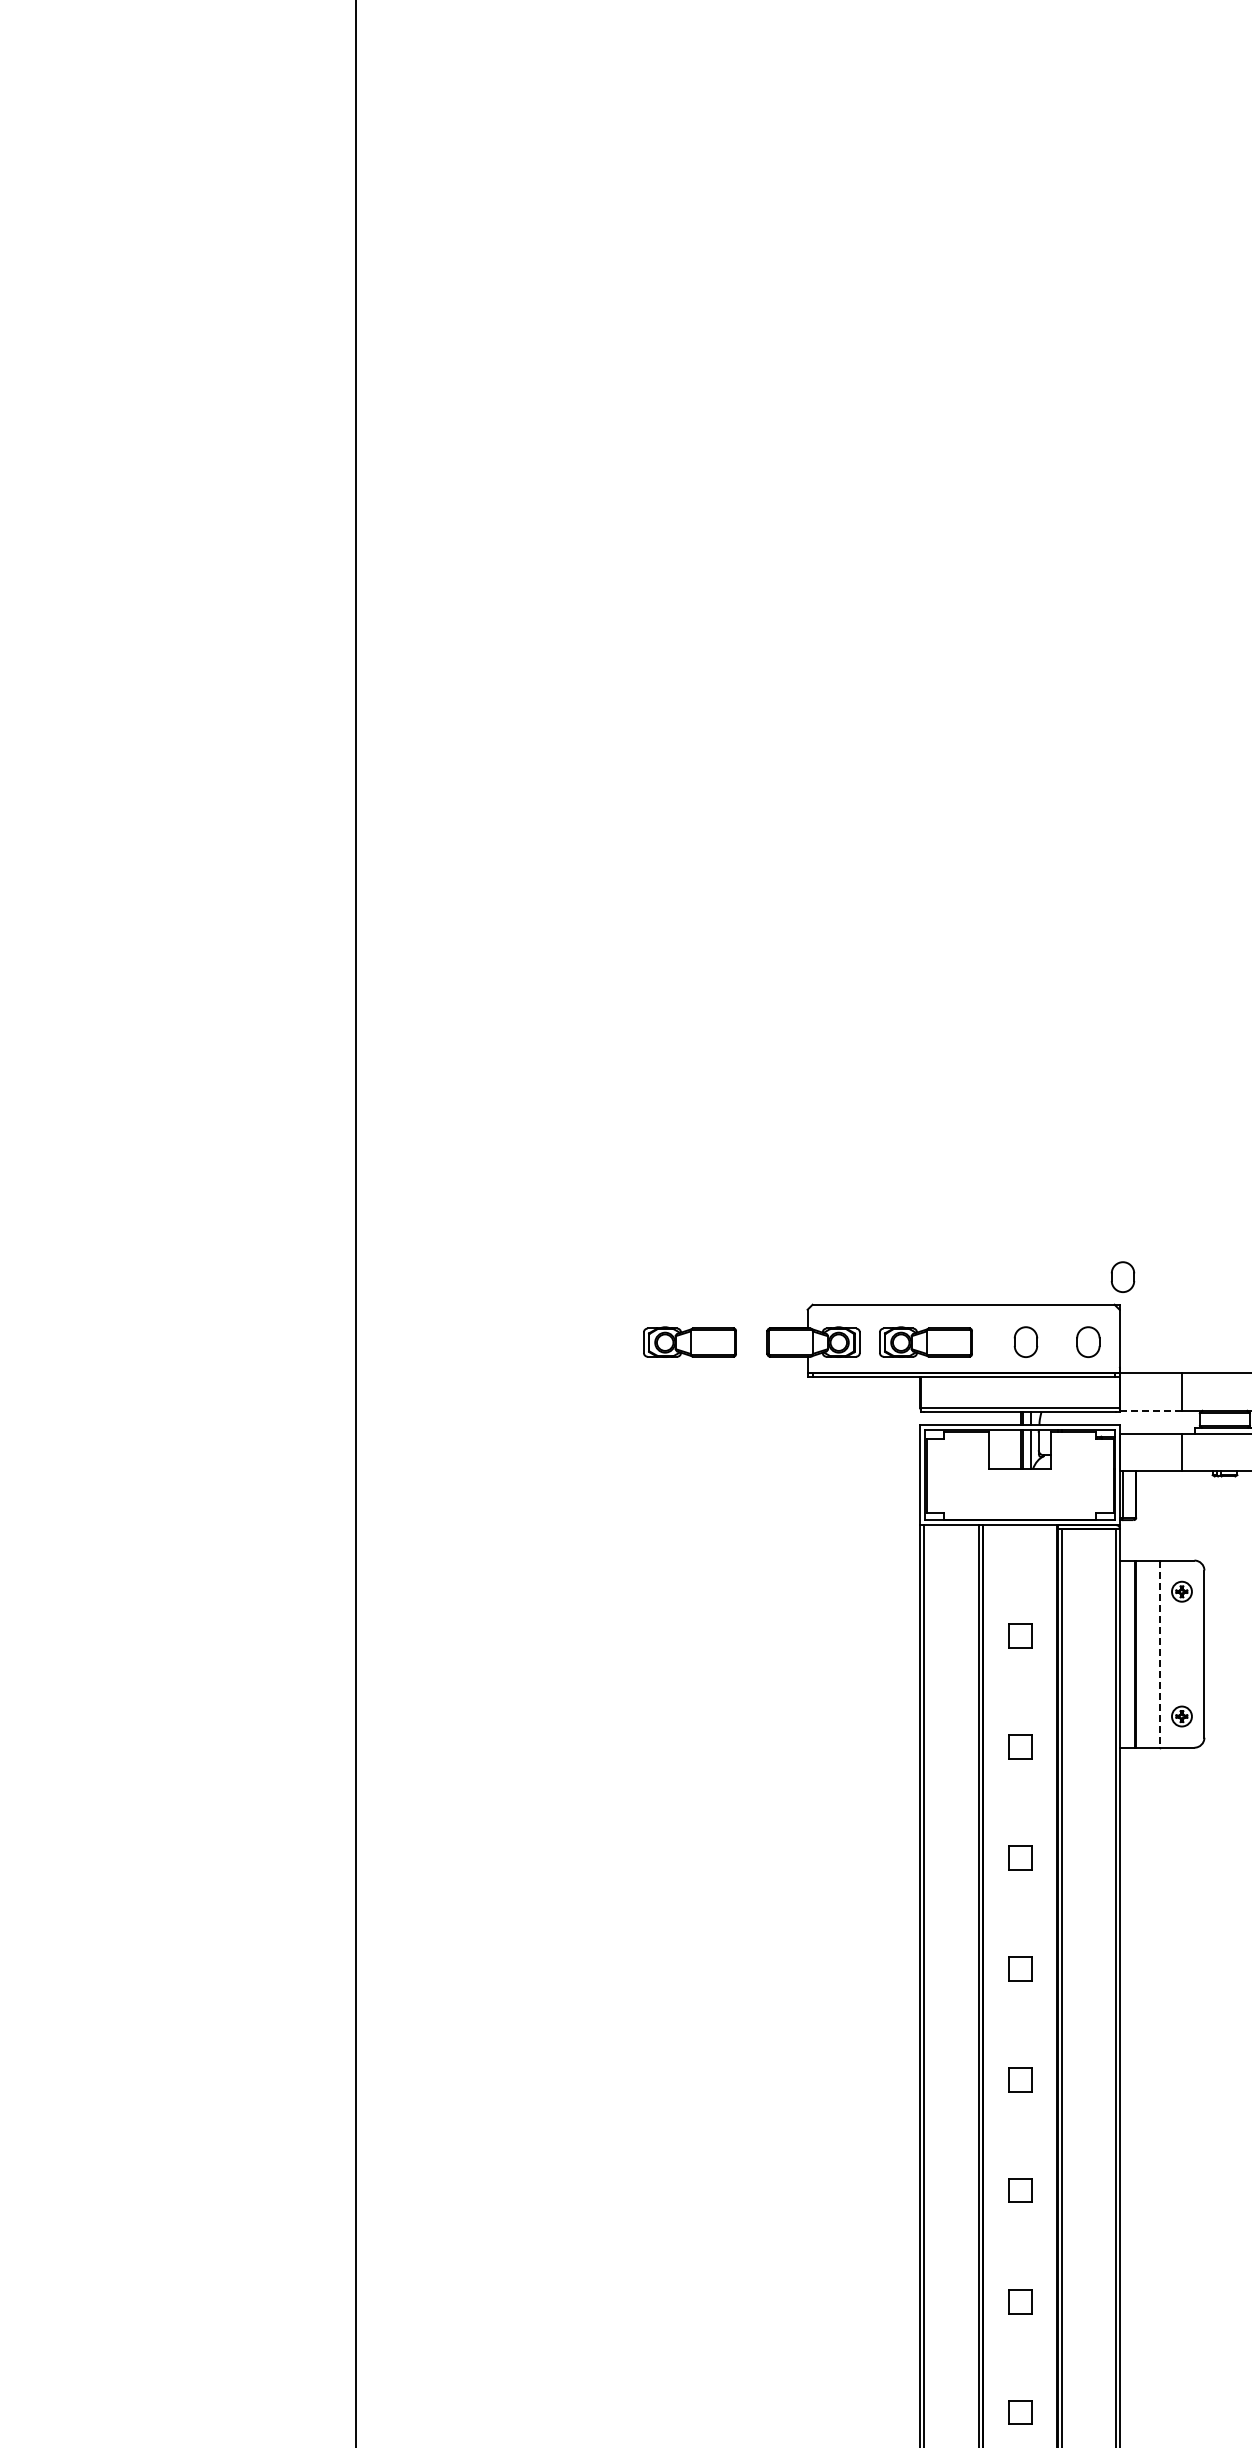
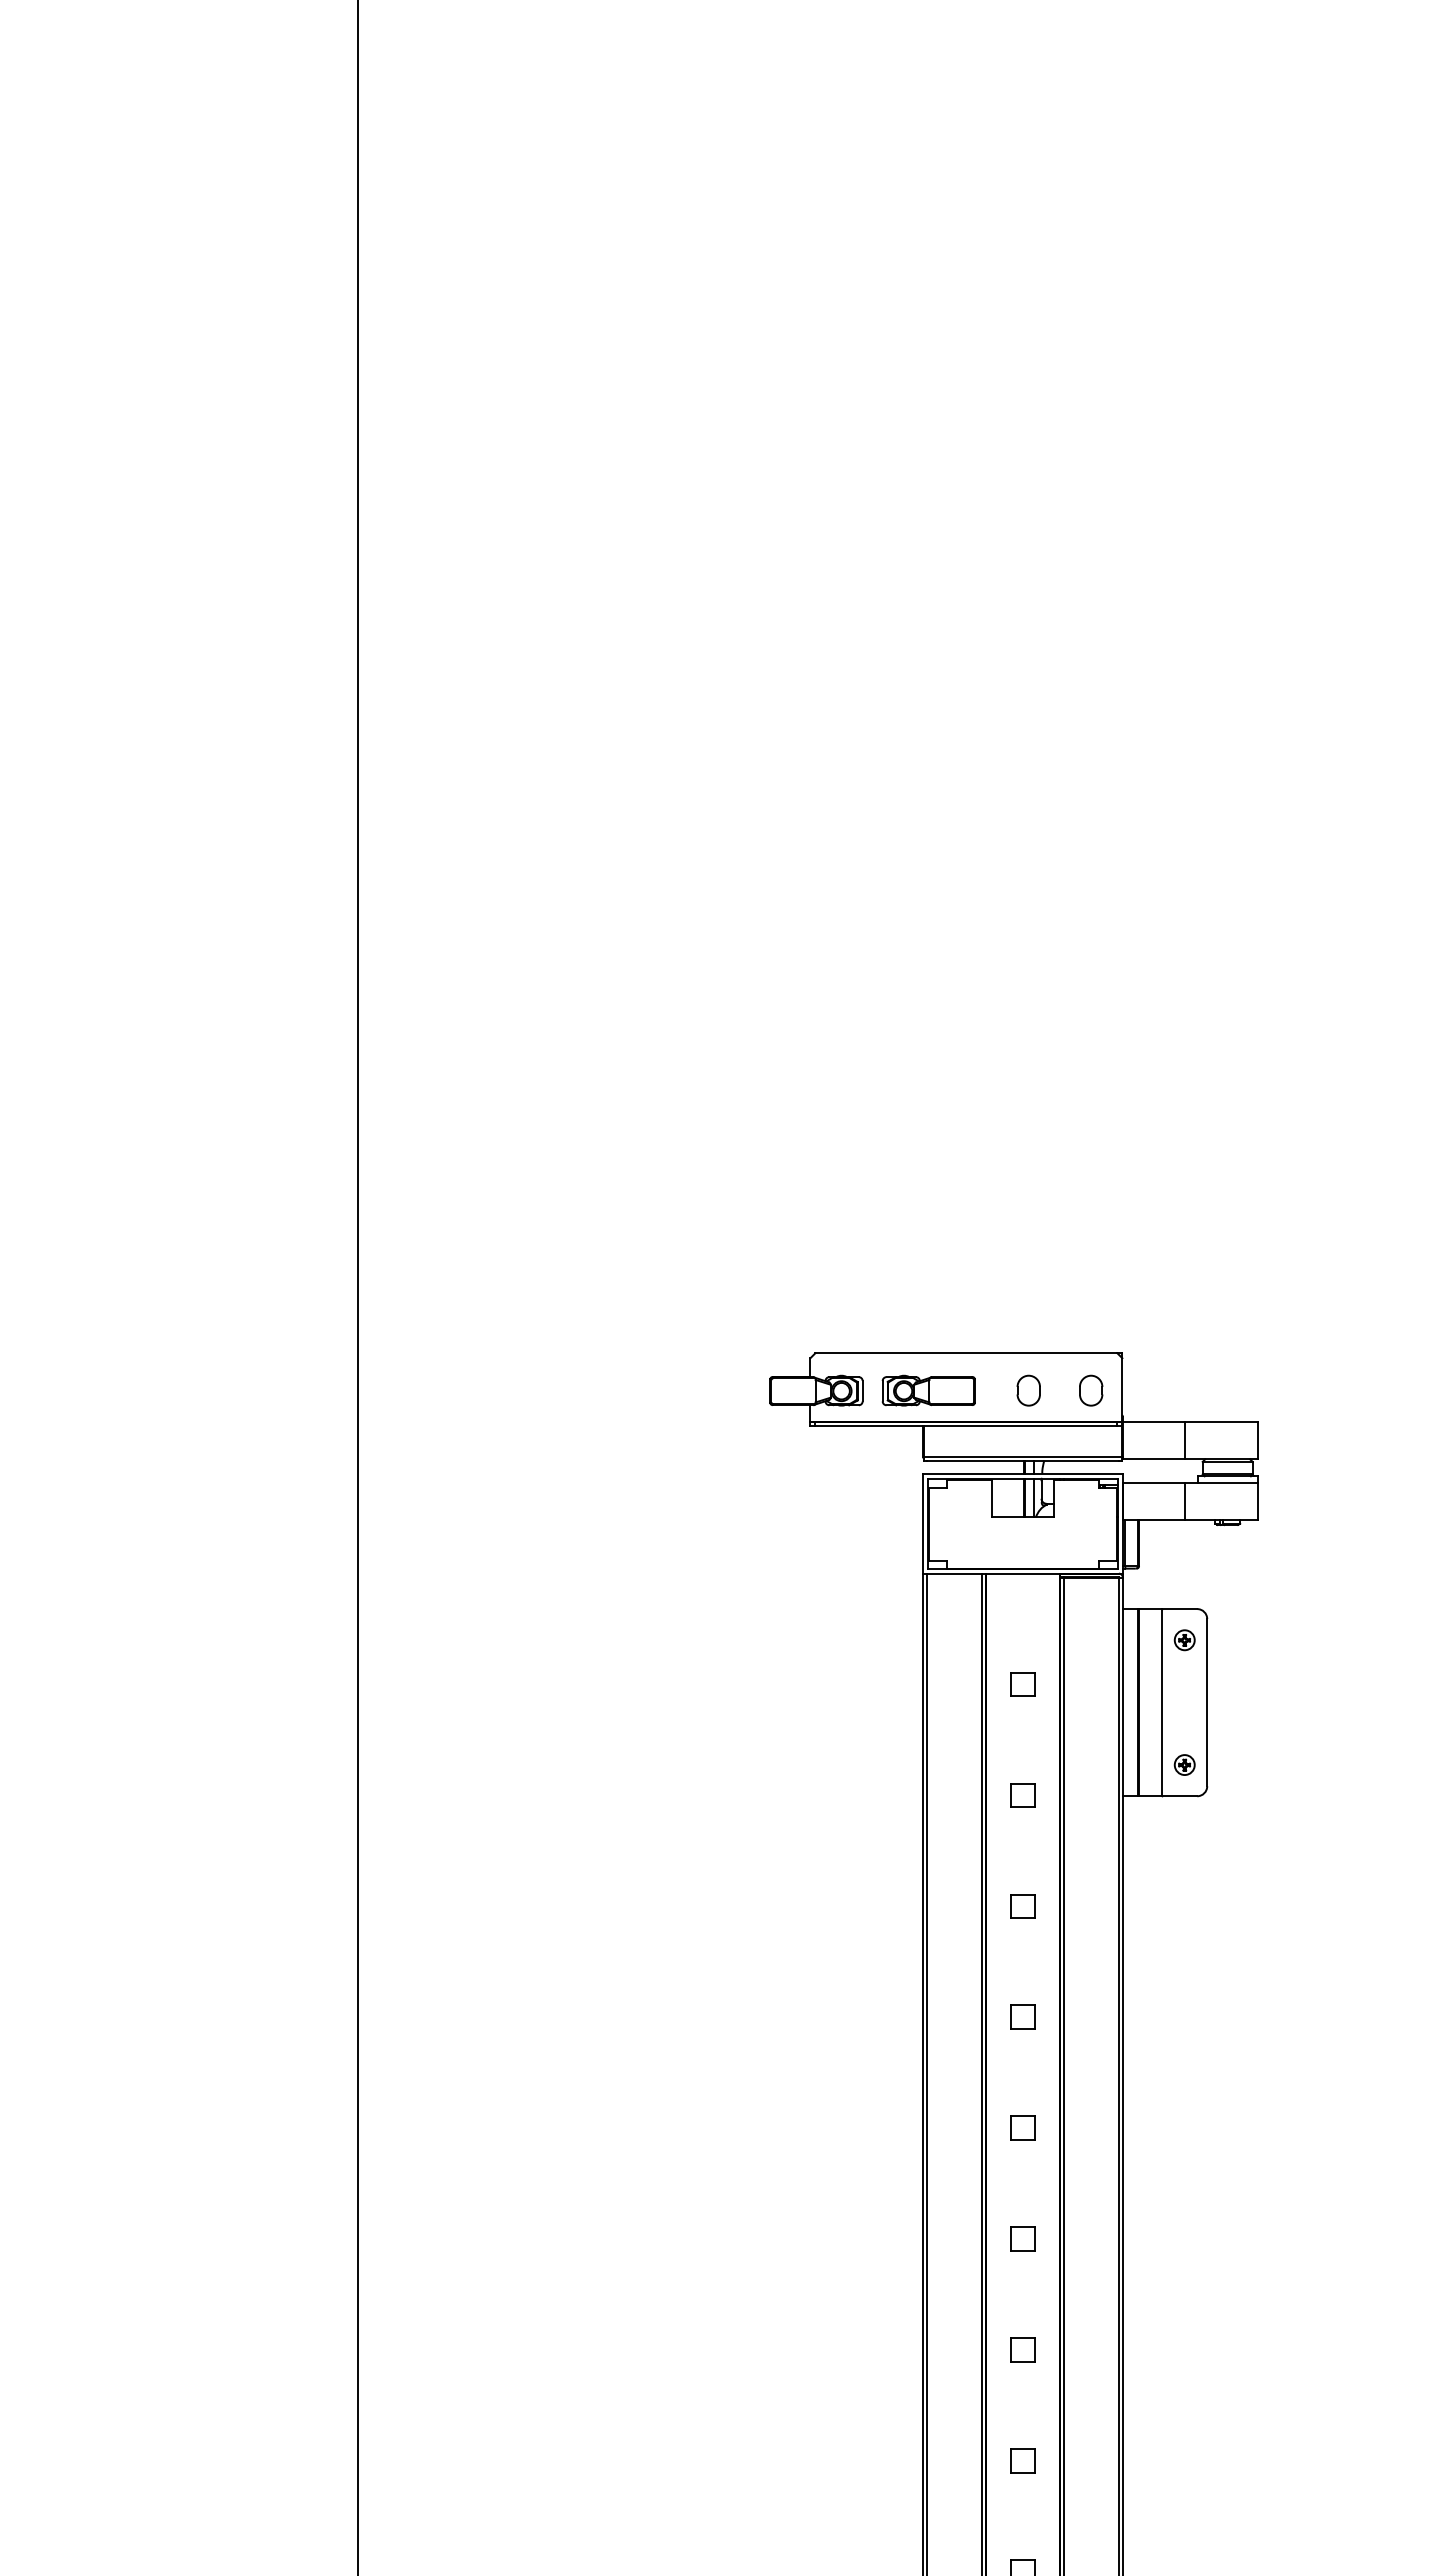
part: (1122, 1276) -> (1125, 1325), removed
part: (689, 1341) -> (692, 1390), removed
line: (1151, 1410) -> (1154, 1459), dashed -> solid
line: (1159, 1653) -> (1162, 1702), dashed -> solid

